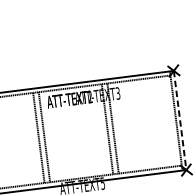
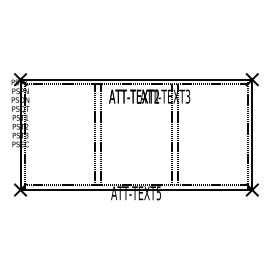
line: (180, 121) -> (252, 135), dashed -> solid

